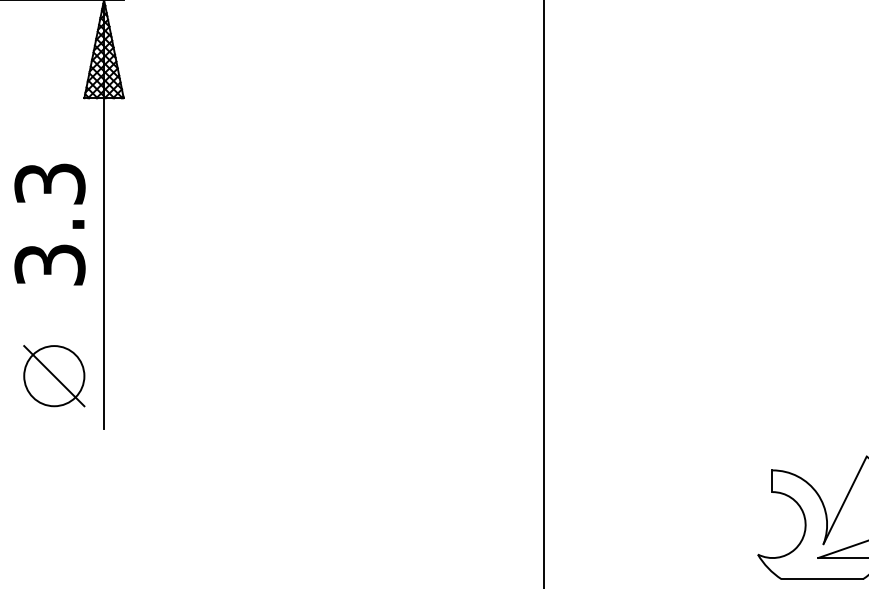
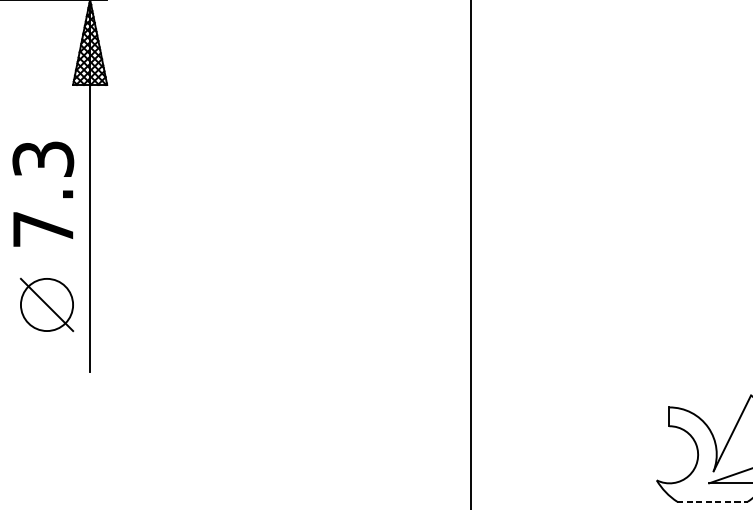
text: (49, 264) -> (42, 229), 3.3 -> 7.3
part: (54, 376) -> (47, 305), moved
line: (822, 579) -> (712, 501), solid -> dashed

